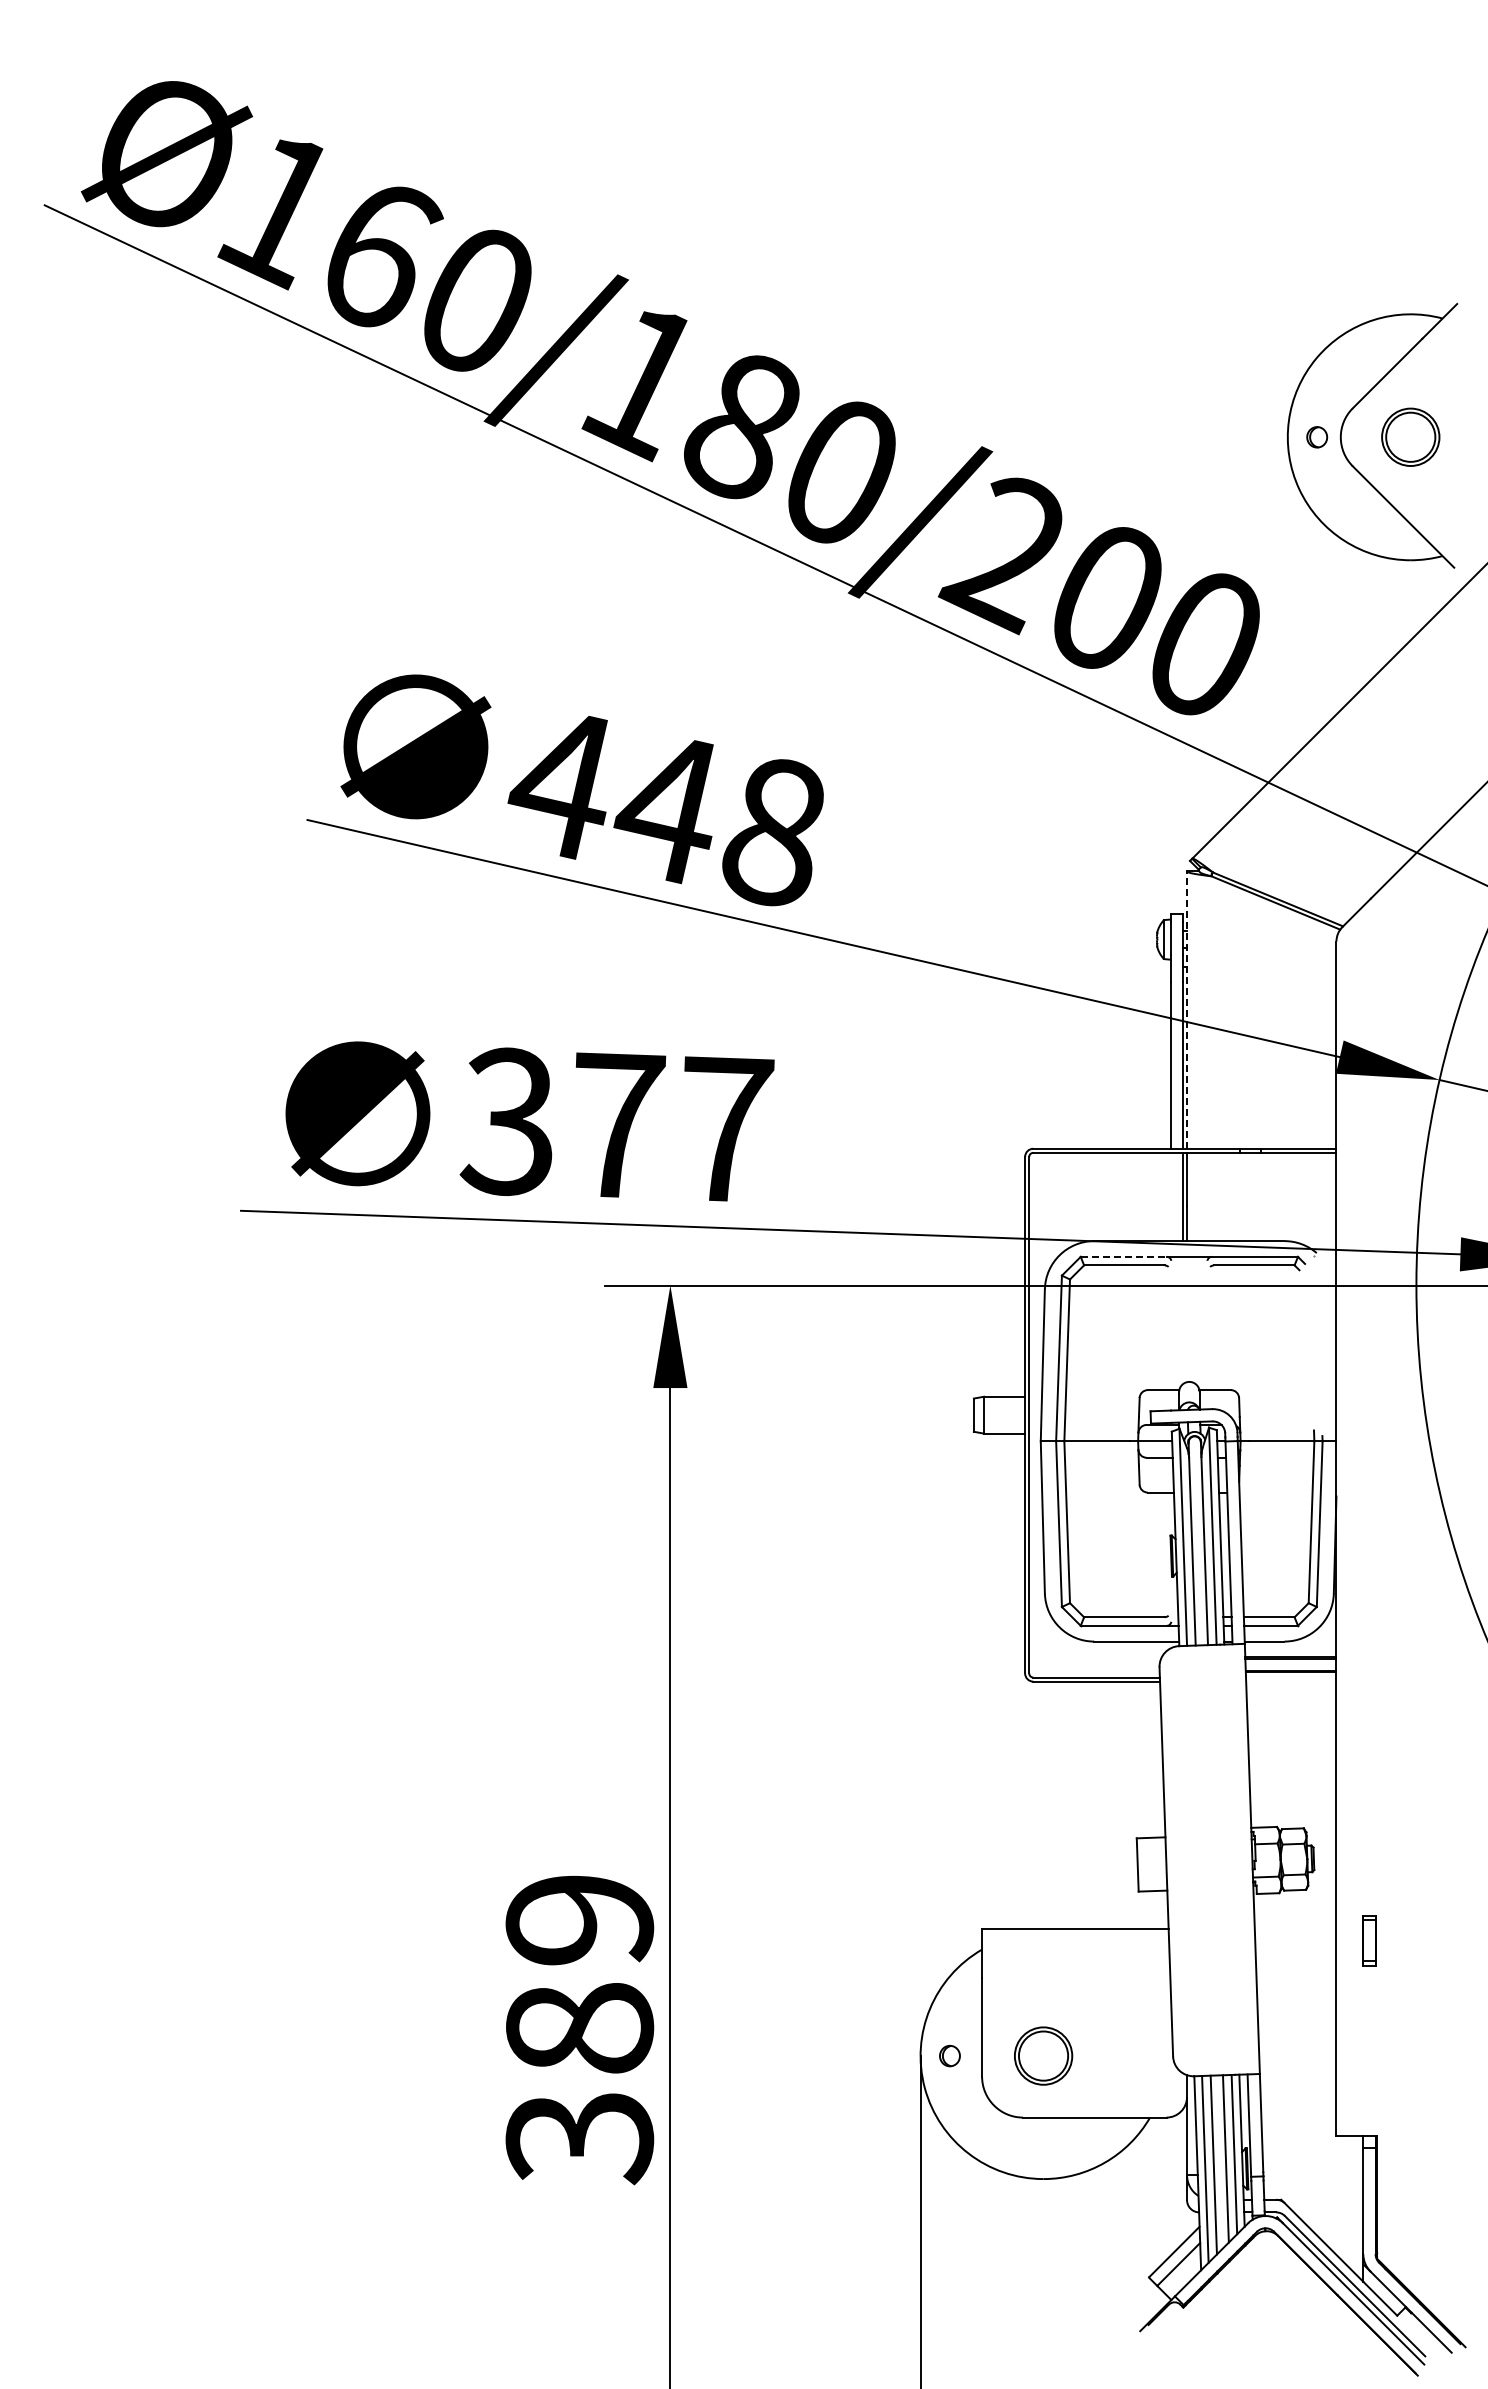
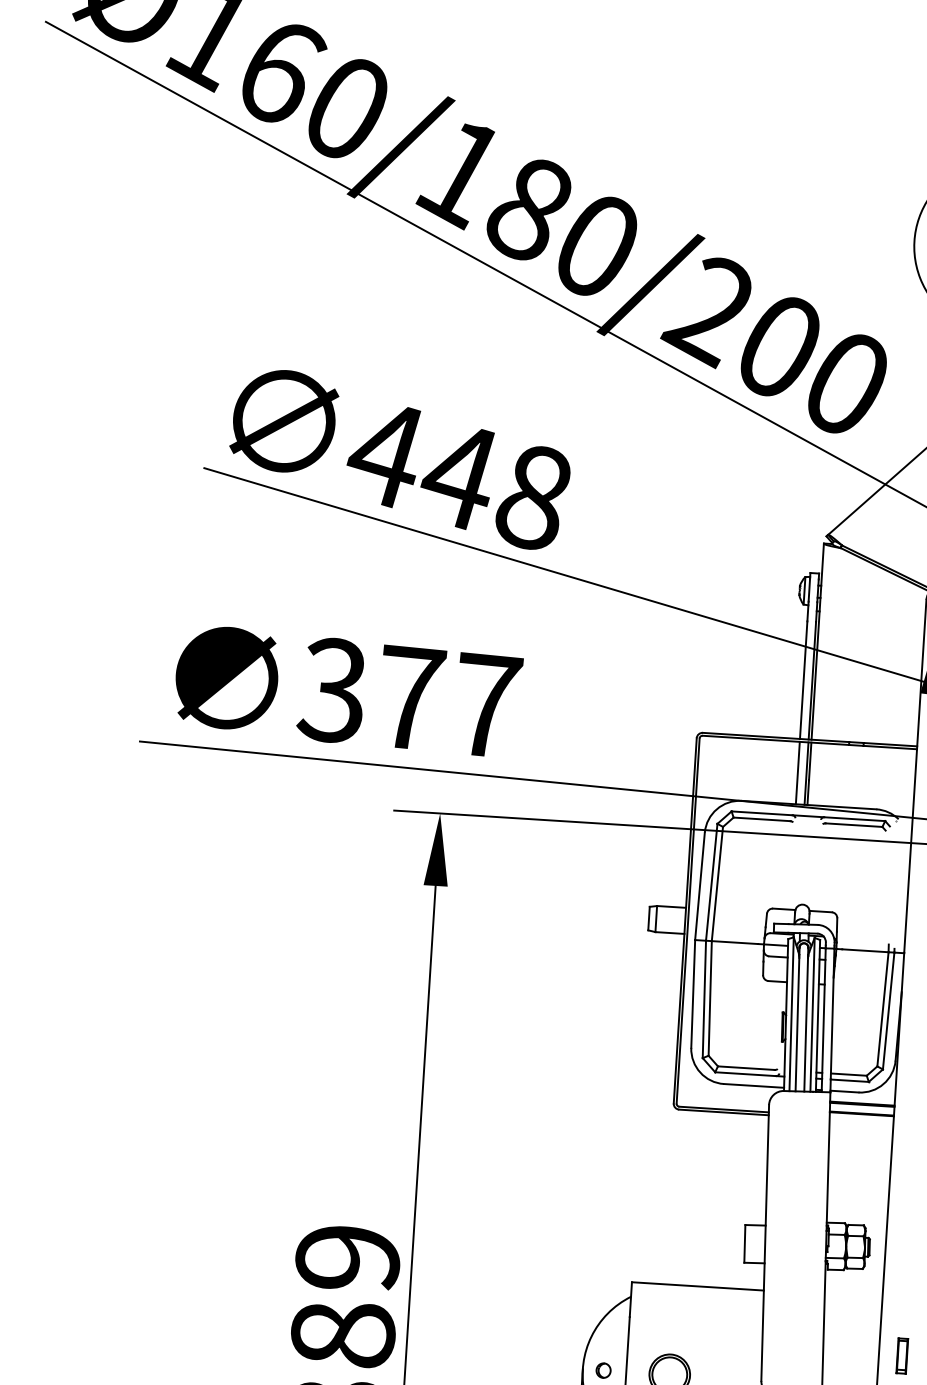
line: (1187, 1010) -> (818, 641), dashed -> solid
line: (1170, 1196) -> (797, 772), added
line: (1124, 1256) -> (762, 813), dashed -> solid
part: (1369, 1940) -> (902, 1355), moved

